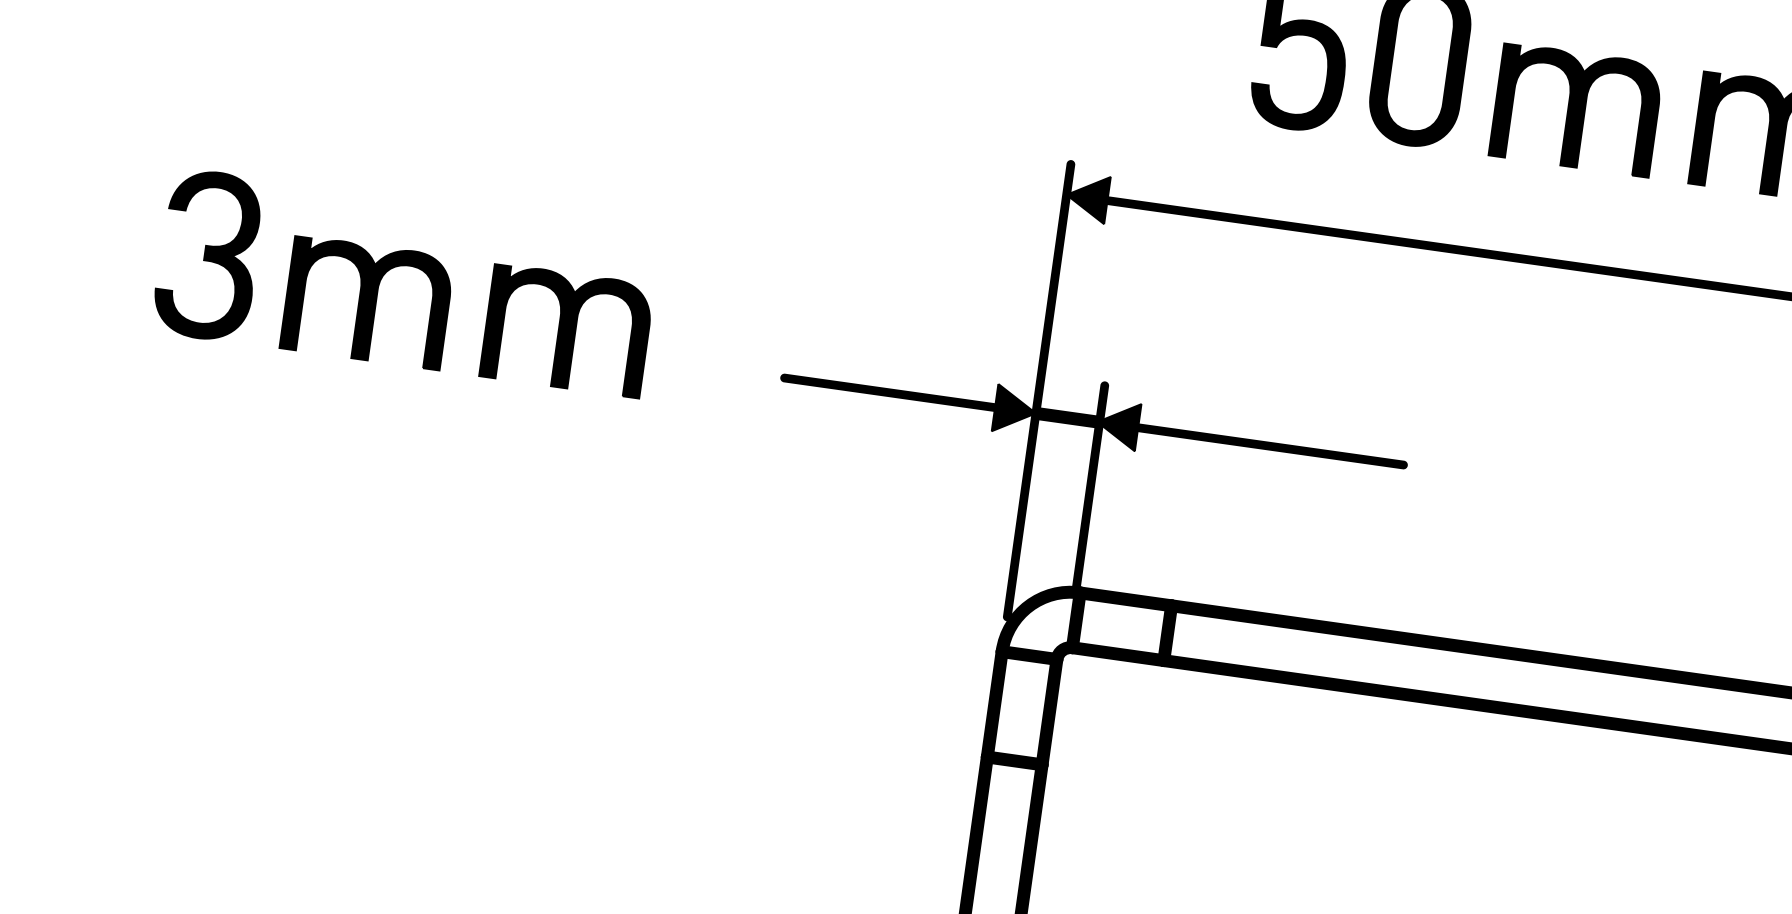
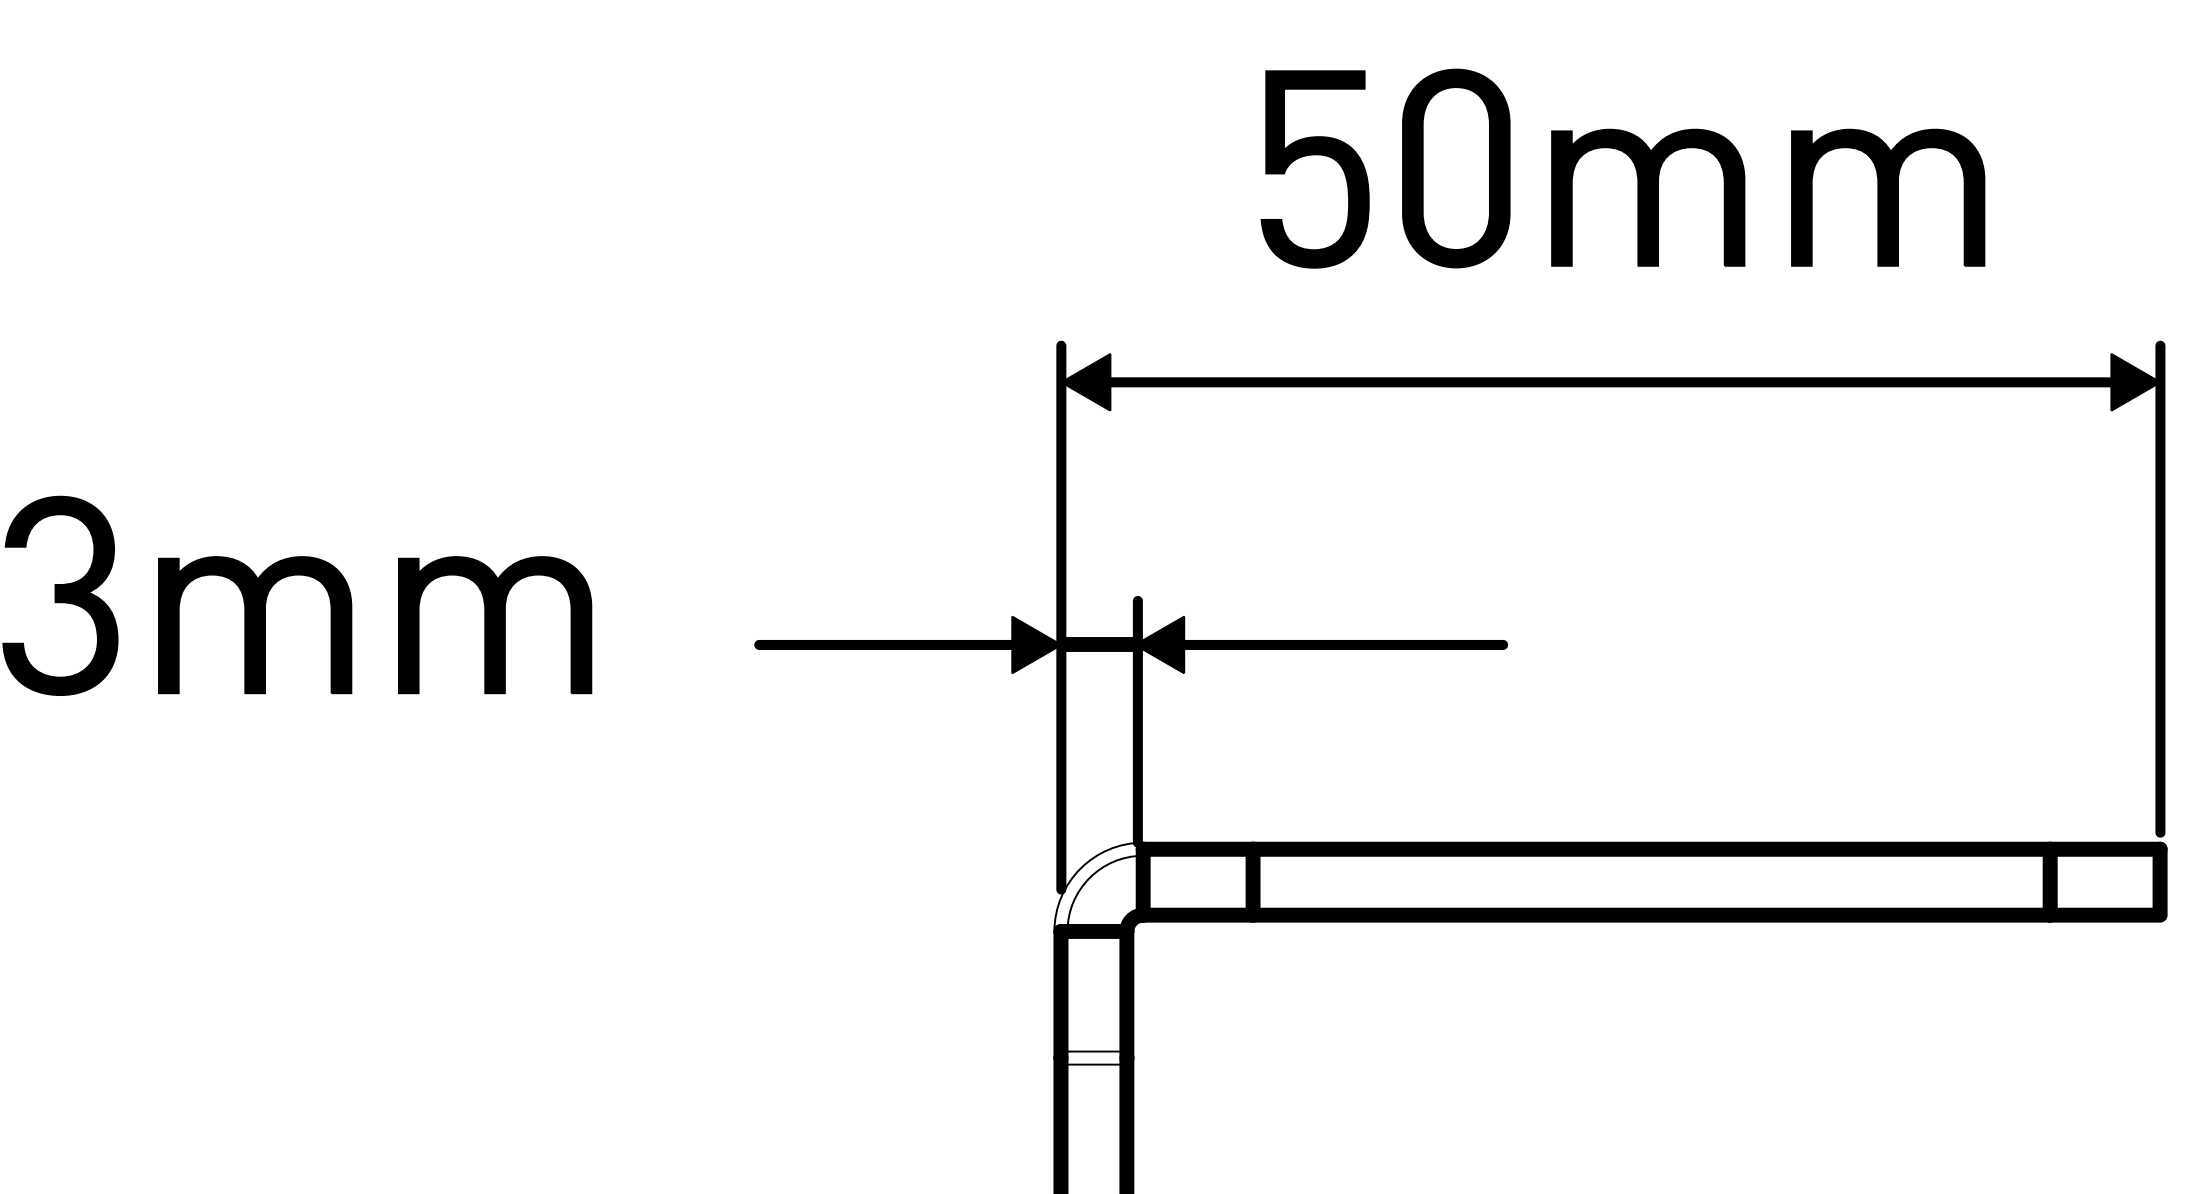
fill: (1040, 621) -> (1101, 889), removed
fill: (1014, 760) -> (1093, 1057), removed

